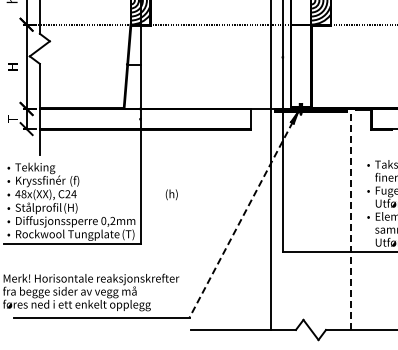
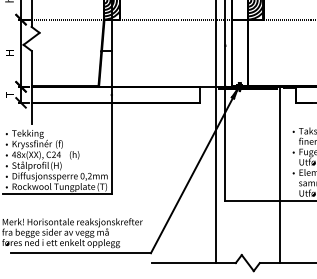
text: (171, 194) -> (74, 155), moved
line: (243, 215) -> (193, 171), dashed -> solid
line: (351, 218) -> (280, 174), dashed -> solid

